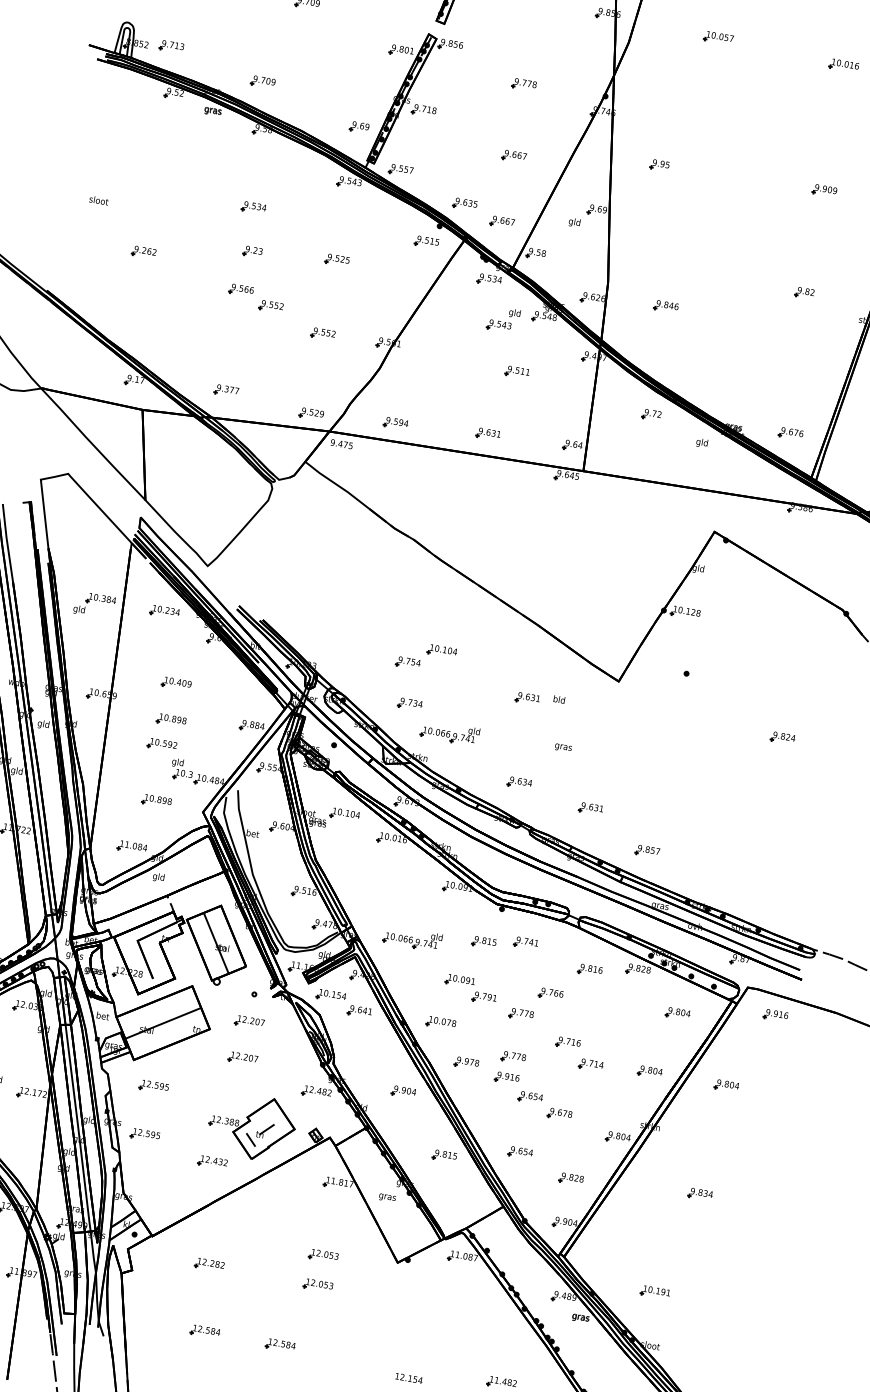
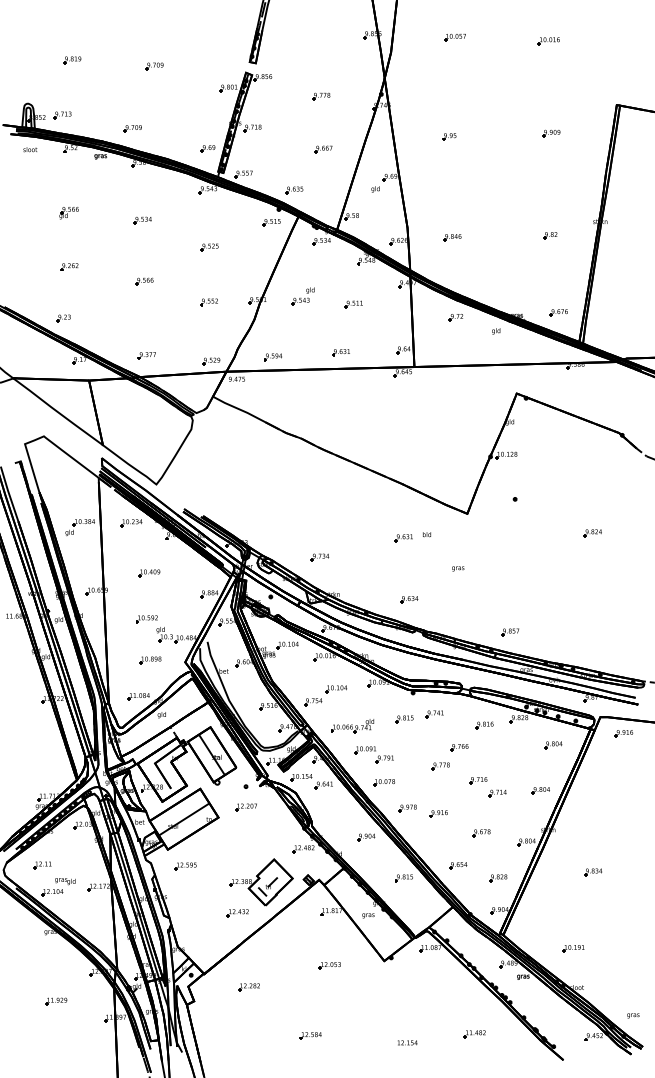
part: (660, 164) -> (449, 136), moved
part: (155, 180) -> (68, 213), added
text: (99, 200) -> (30, 149), moved
part: (502, 222) -> (323, 198), removed
part: (252, 251) -> (63, 318), moved
part: (804, 292) -> (550, 235), moved
part: (270, 306) -> (167, 289), removed
part: (502, 319) -> (302, 296), moved
part: (426, 657) -> (325, 695), moved
part: (171, 720) -> (150, 600), removed
part: (449, 733) -> (352, 573), removed
text: (563, 747) -> (458, 568), moved
part: (590, 809) -> (463, 609), removed
part: (469, 988) -> (373, 754), moved
part: (513, 1057) -> (440, 798), removed
part: (241, 1058) -> (245, 834), removed
part: (726, 1085) -> (597, 790), removed
part: (530, 1097) -> (458, 824), removed
part: (144, 1135) -> (185, 902), removed
part: (317, 1284) -> (329, 987), removed
part: (204, 1331) -> (254, 1035), removed

